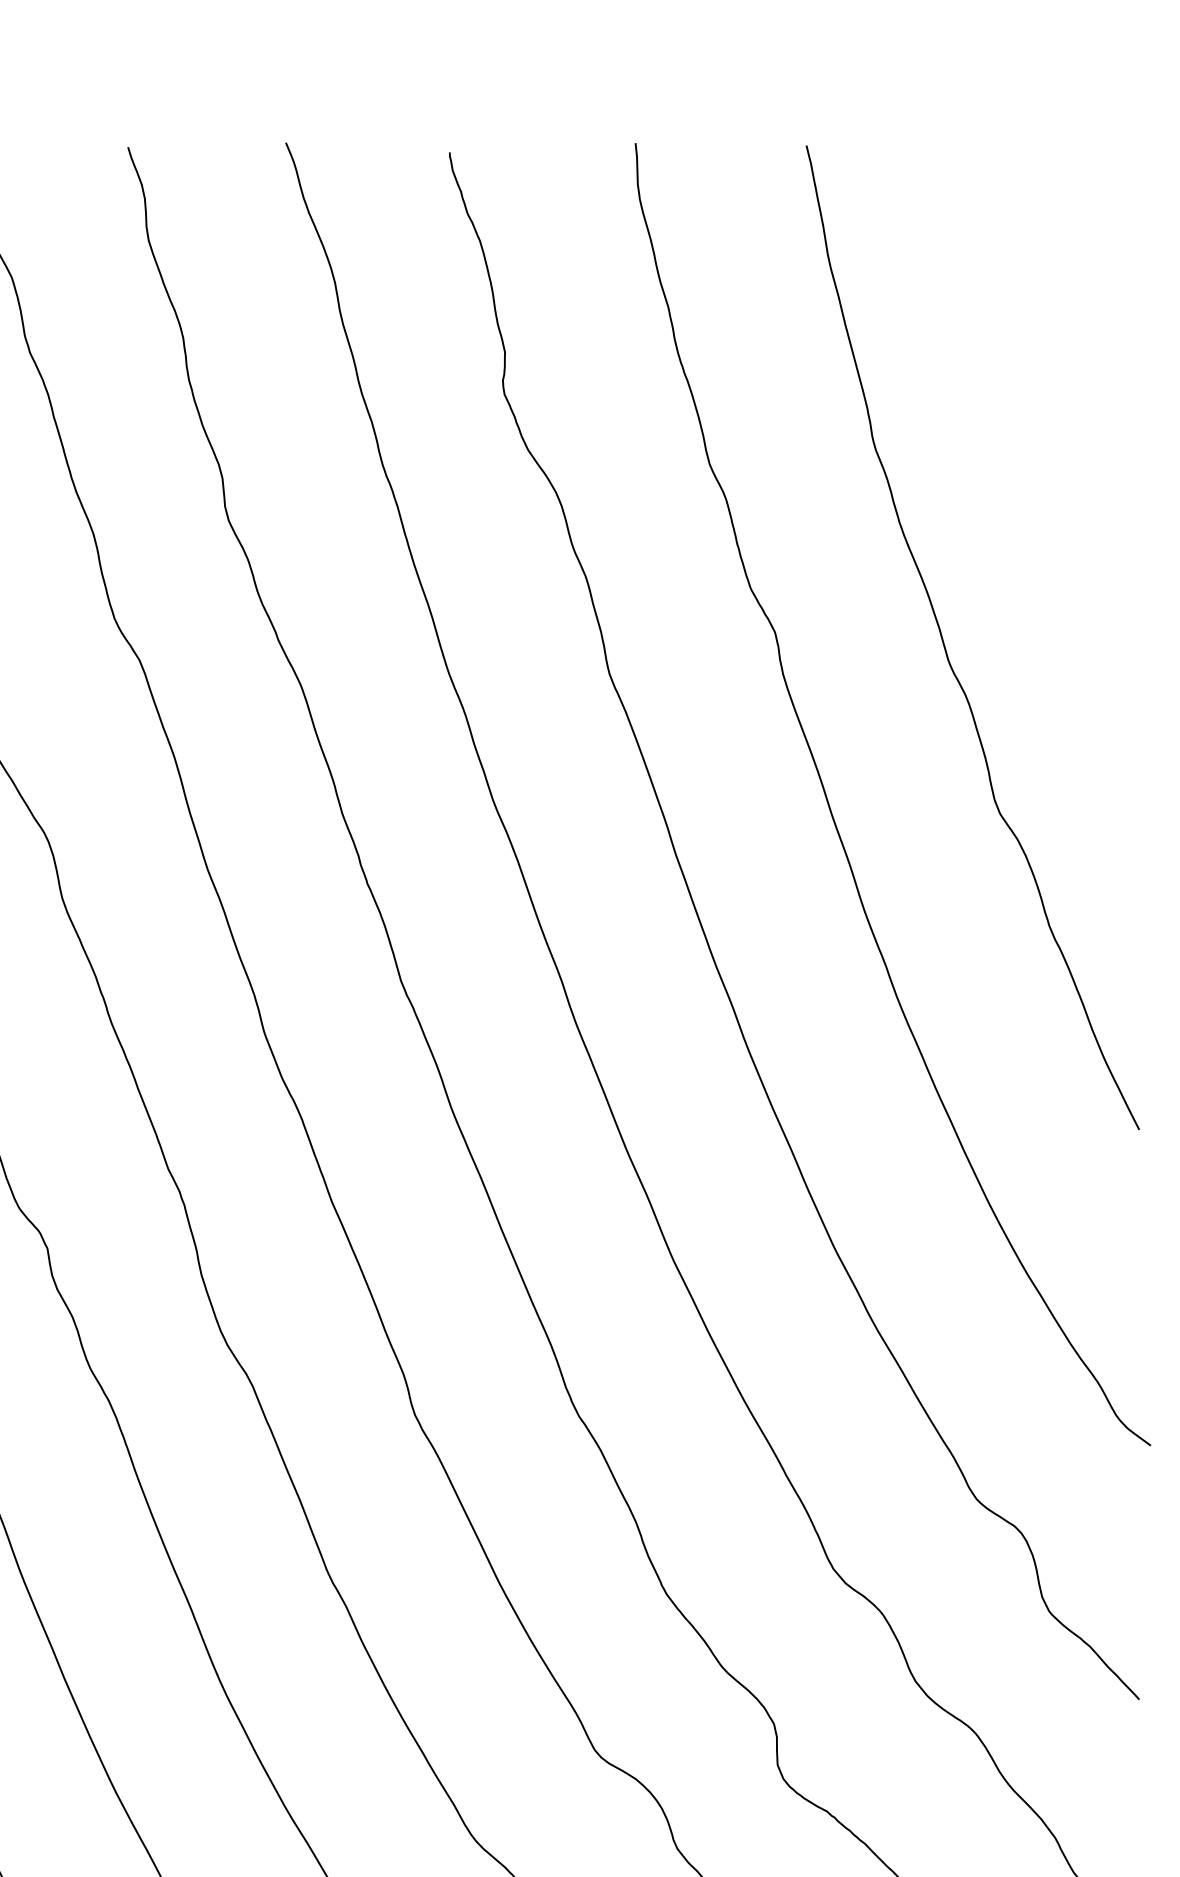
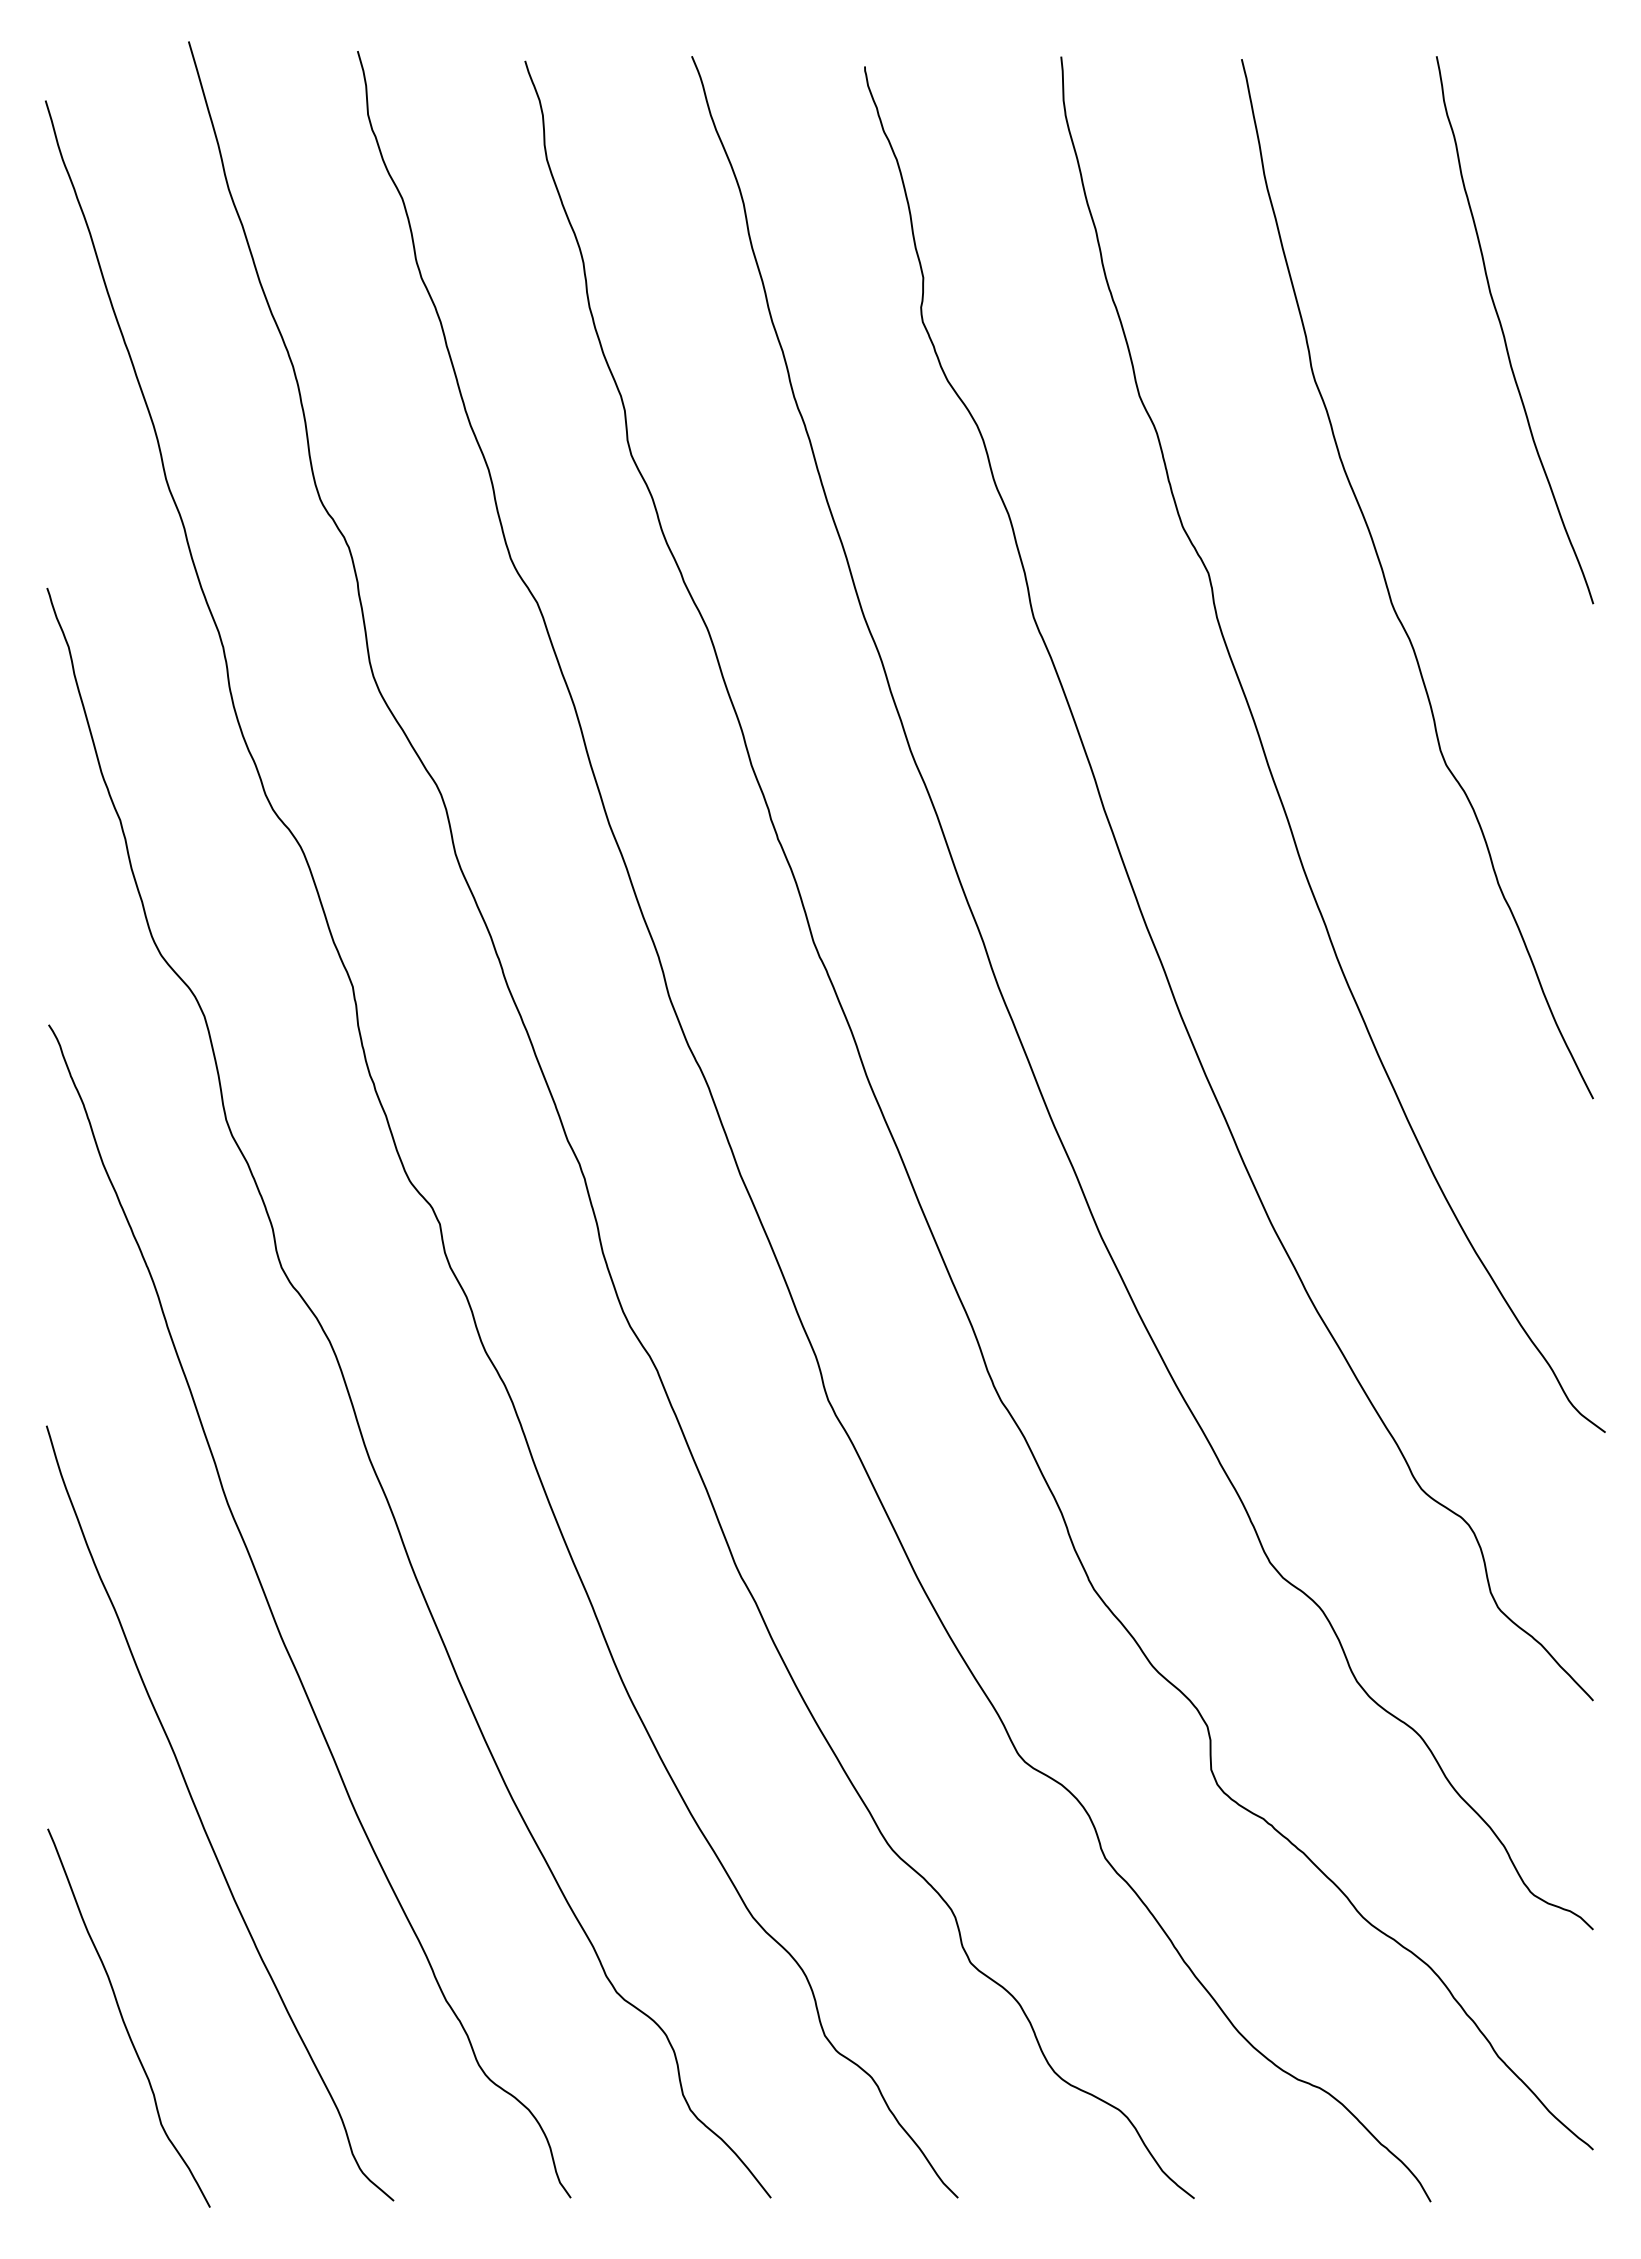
curve: (1055, 405) -> (1504, 333), added

